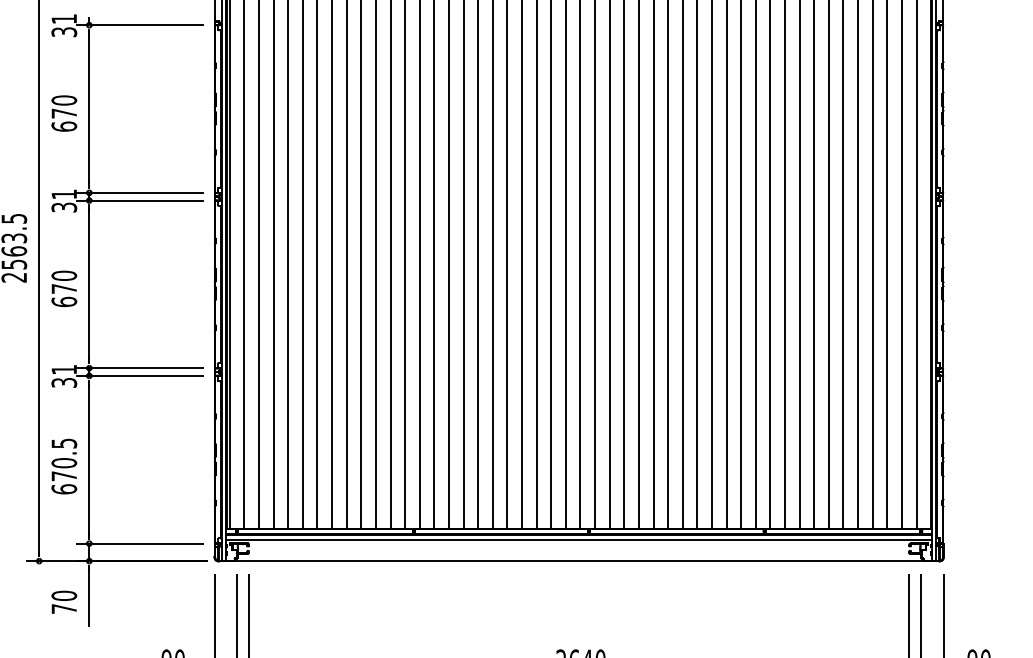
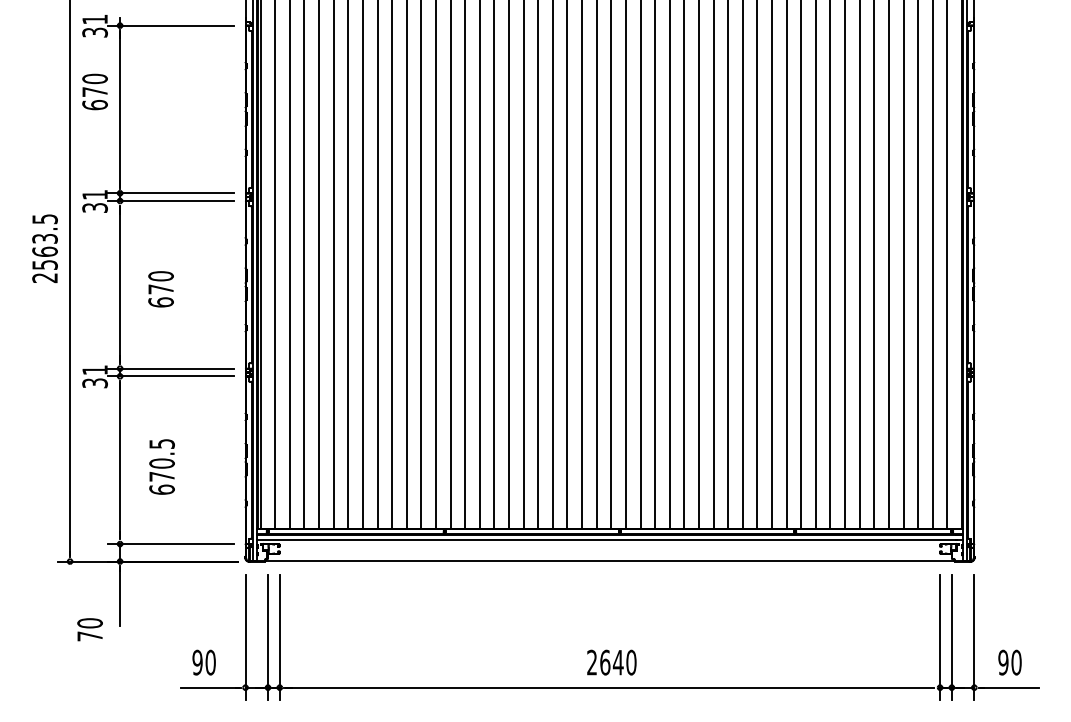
text: (63, 113) -> (94, 91), moved
text: (63, 289) -> (160, 289), moved
text: (63, 466) -> (161, 466), moved
text: (63, 602) -> (89, 629), moved

